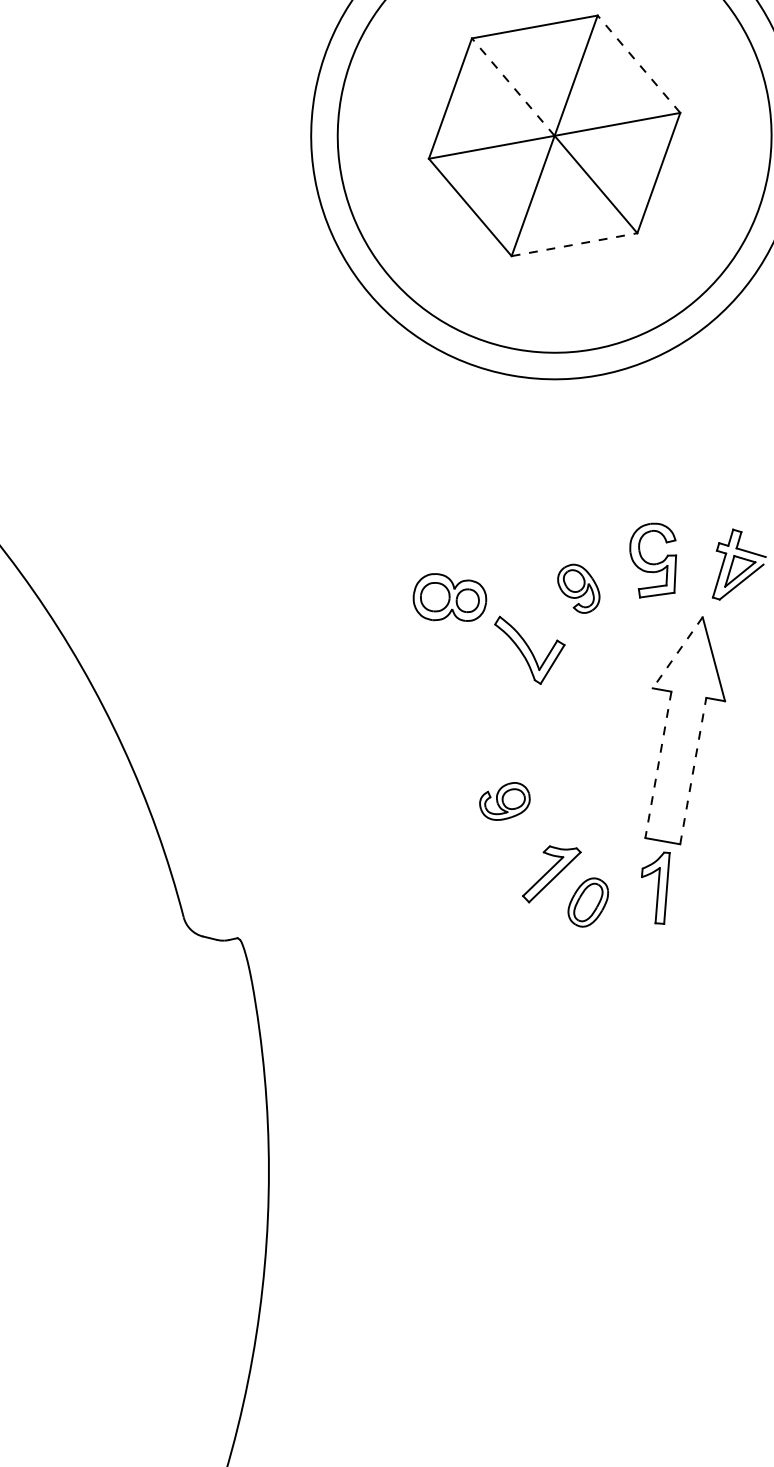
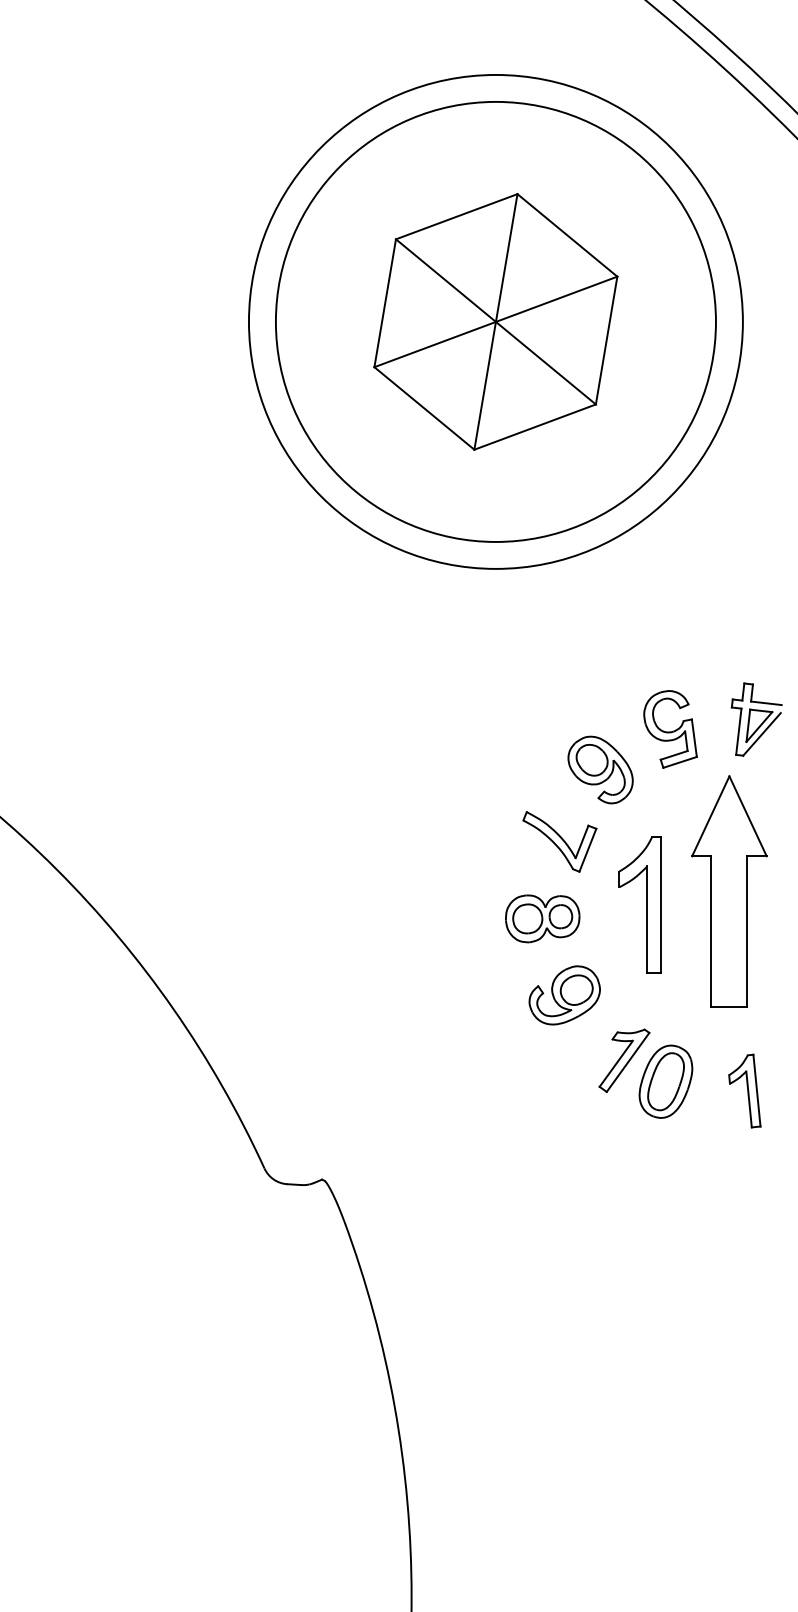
line: (639, 64) -> (567, 235), dashed -> solid
line: (512, 86) -> (445, 280), dashed -> solid
line: (574, 245) -> (535, 427), dashed -> solid
part: (578, 588) -> (600, 769), size x1.43
part: (449, 599) -> (542, 918), moved
line: (677, 652) -> (710, 816), dashed -> solid
part: (600, 727) -> (646, 904), added
line: (658, 765) -> (711, 932), dashed -> solid
line: (693, 770) -> (747, 931), dashed -> solid
part: (504, 801) -> (564, 995), size x1.43
part: (654, 886) -> (744, 1090), moved
part: (587, 902) -> (665, 1081), size x1.43

